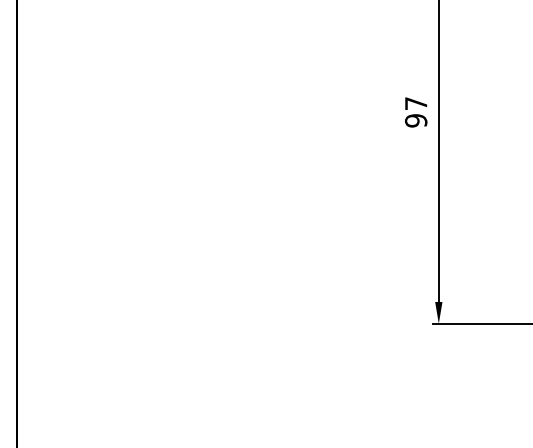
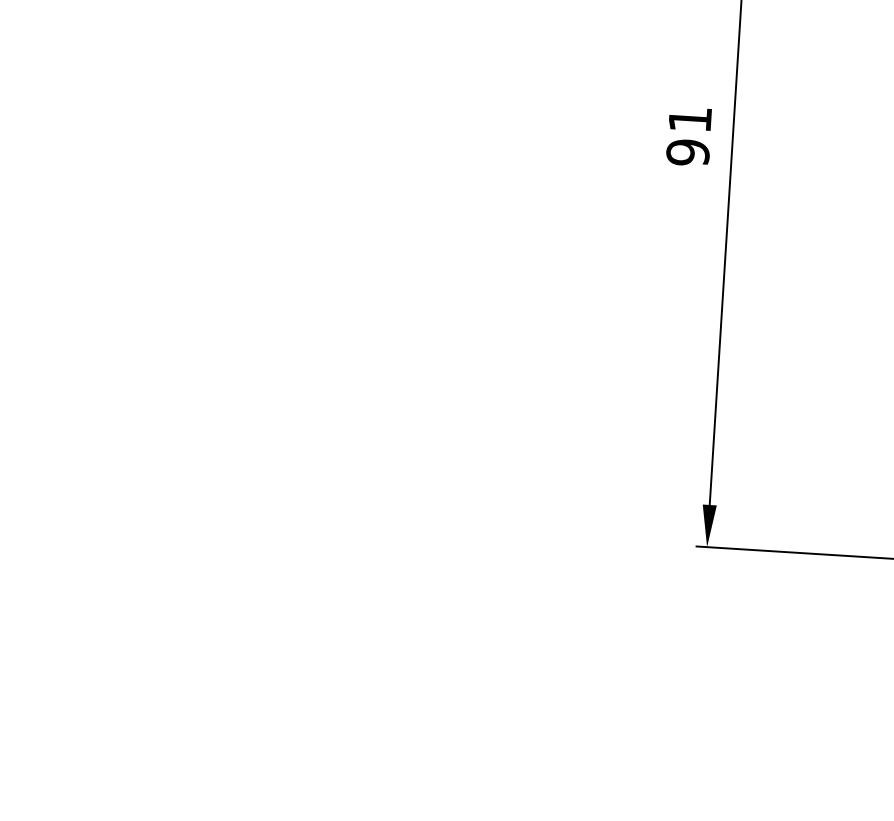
text: (416, 103) -> (690, 119), 97 -> 91

